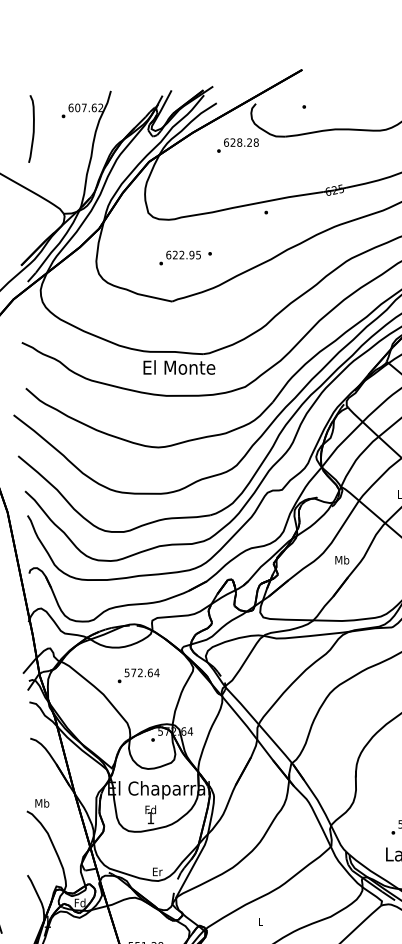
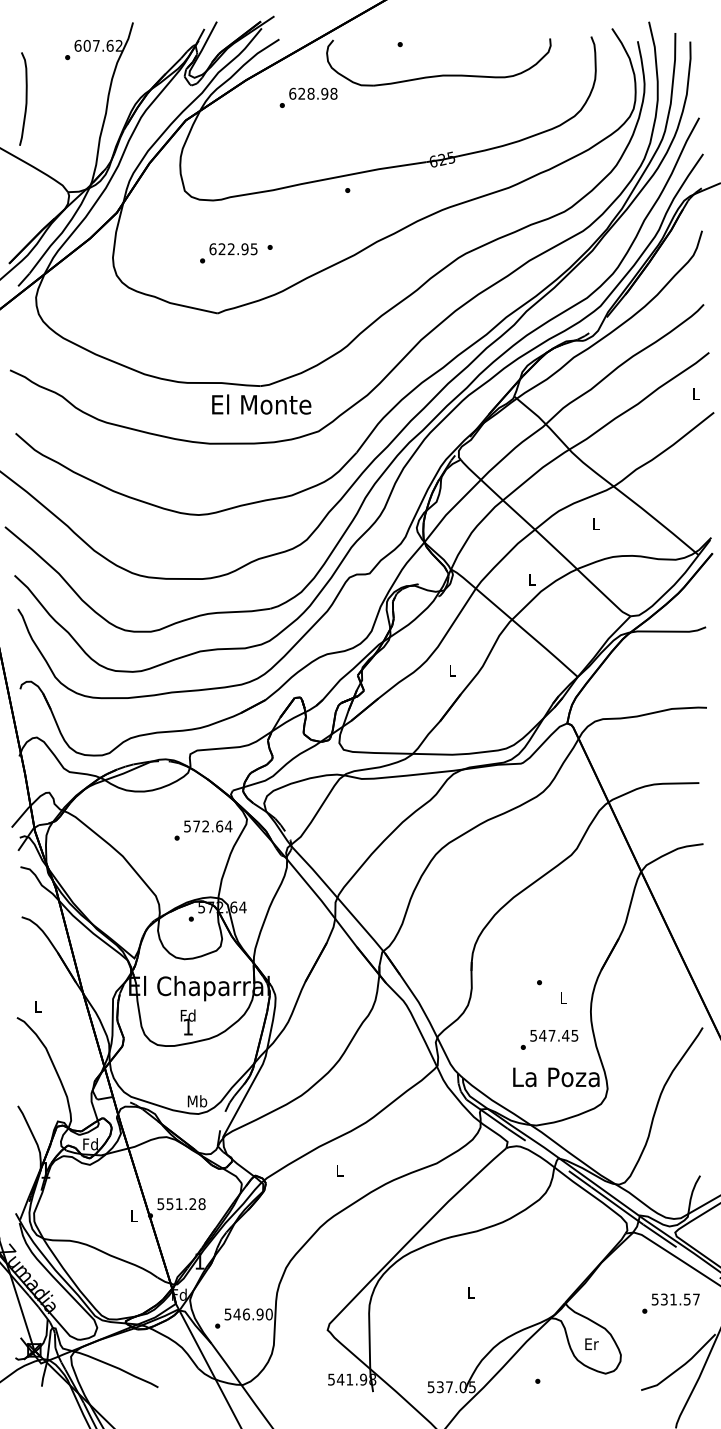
curve: (33, 128) -> (25, 98), moved
text: (249, 142) -> (324, 93), 628.28 -> 628.98
text: (179, 367) -> (261, 404), moved
text: (342, 560) -> (452, 670), Mb -> L
text: (138, 675) -> (203, 830), moved
text: (41, 803) -> (37, 1006), Mb -> L
text: (157, 871) -> (197, 1101), Er -> Mb

